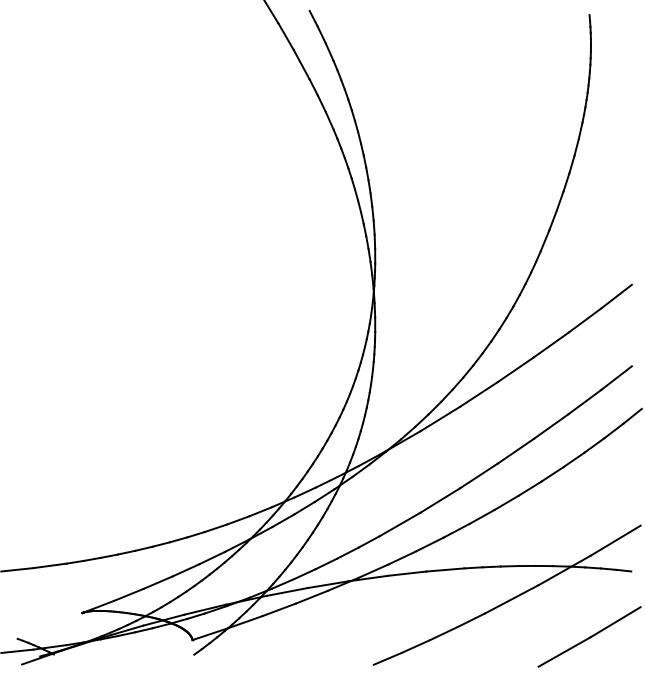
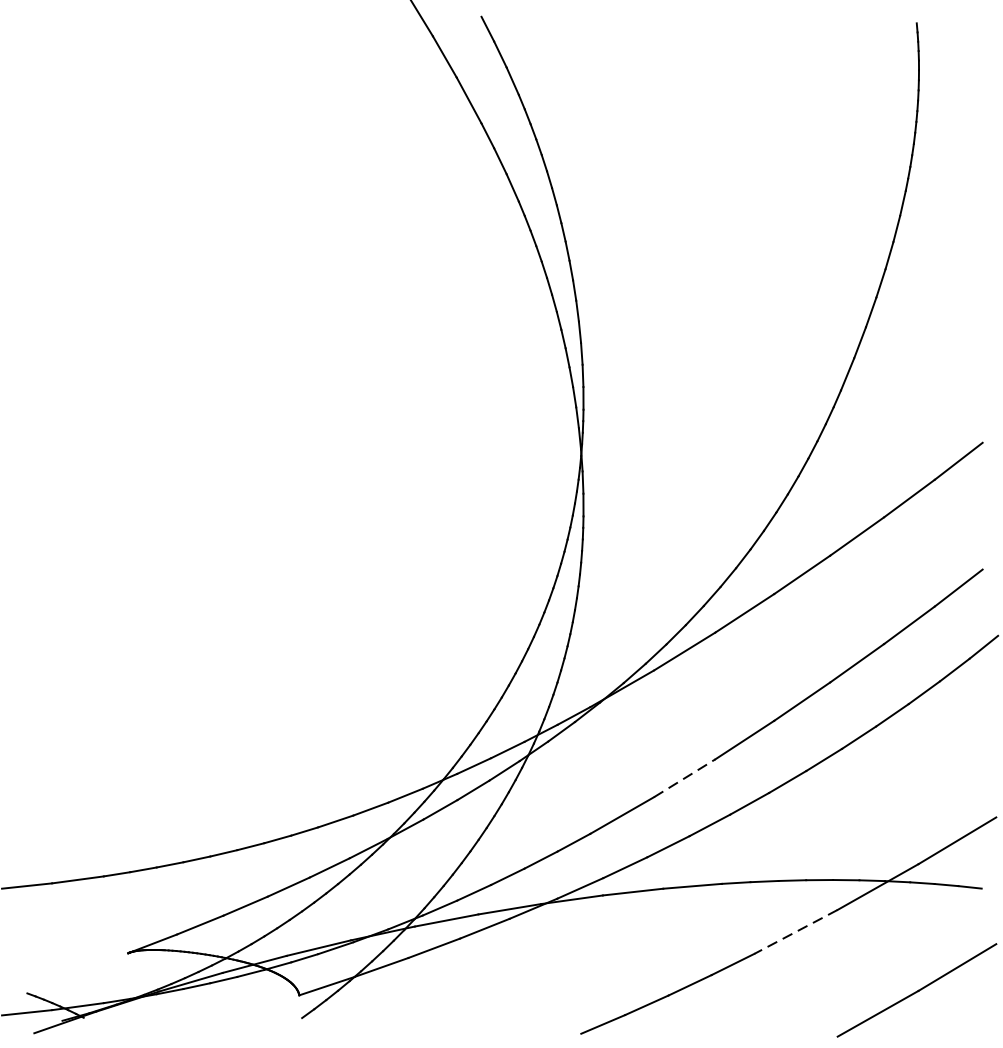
line: (440, 500) -> (685, 778), solid -> dashed
line: (511, 599) -> (795, 932), solid -> dashed

